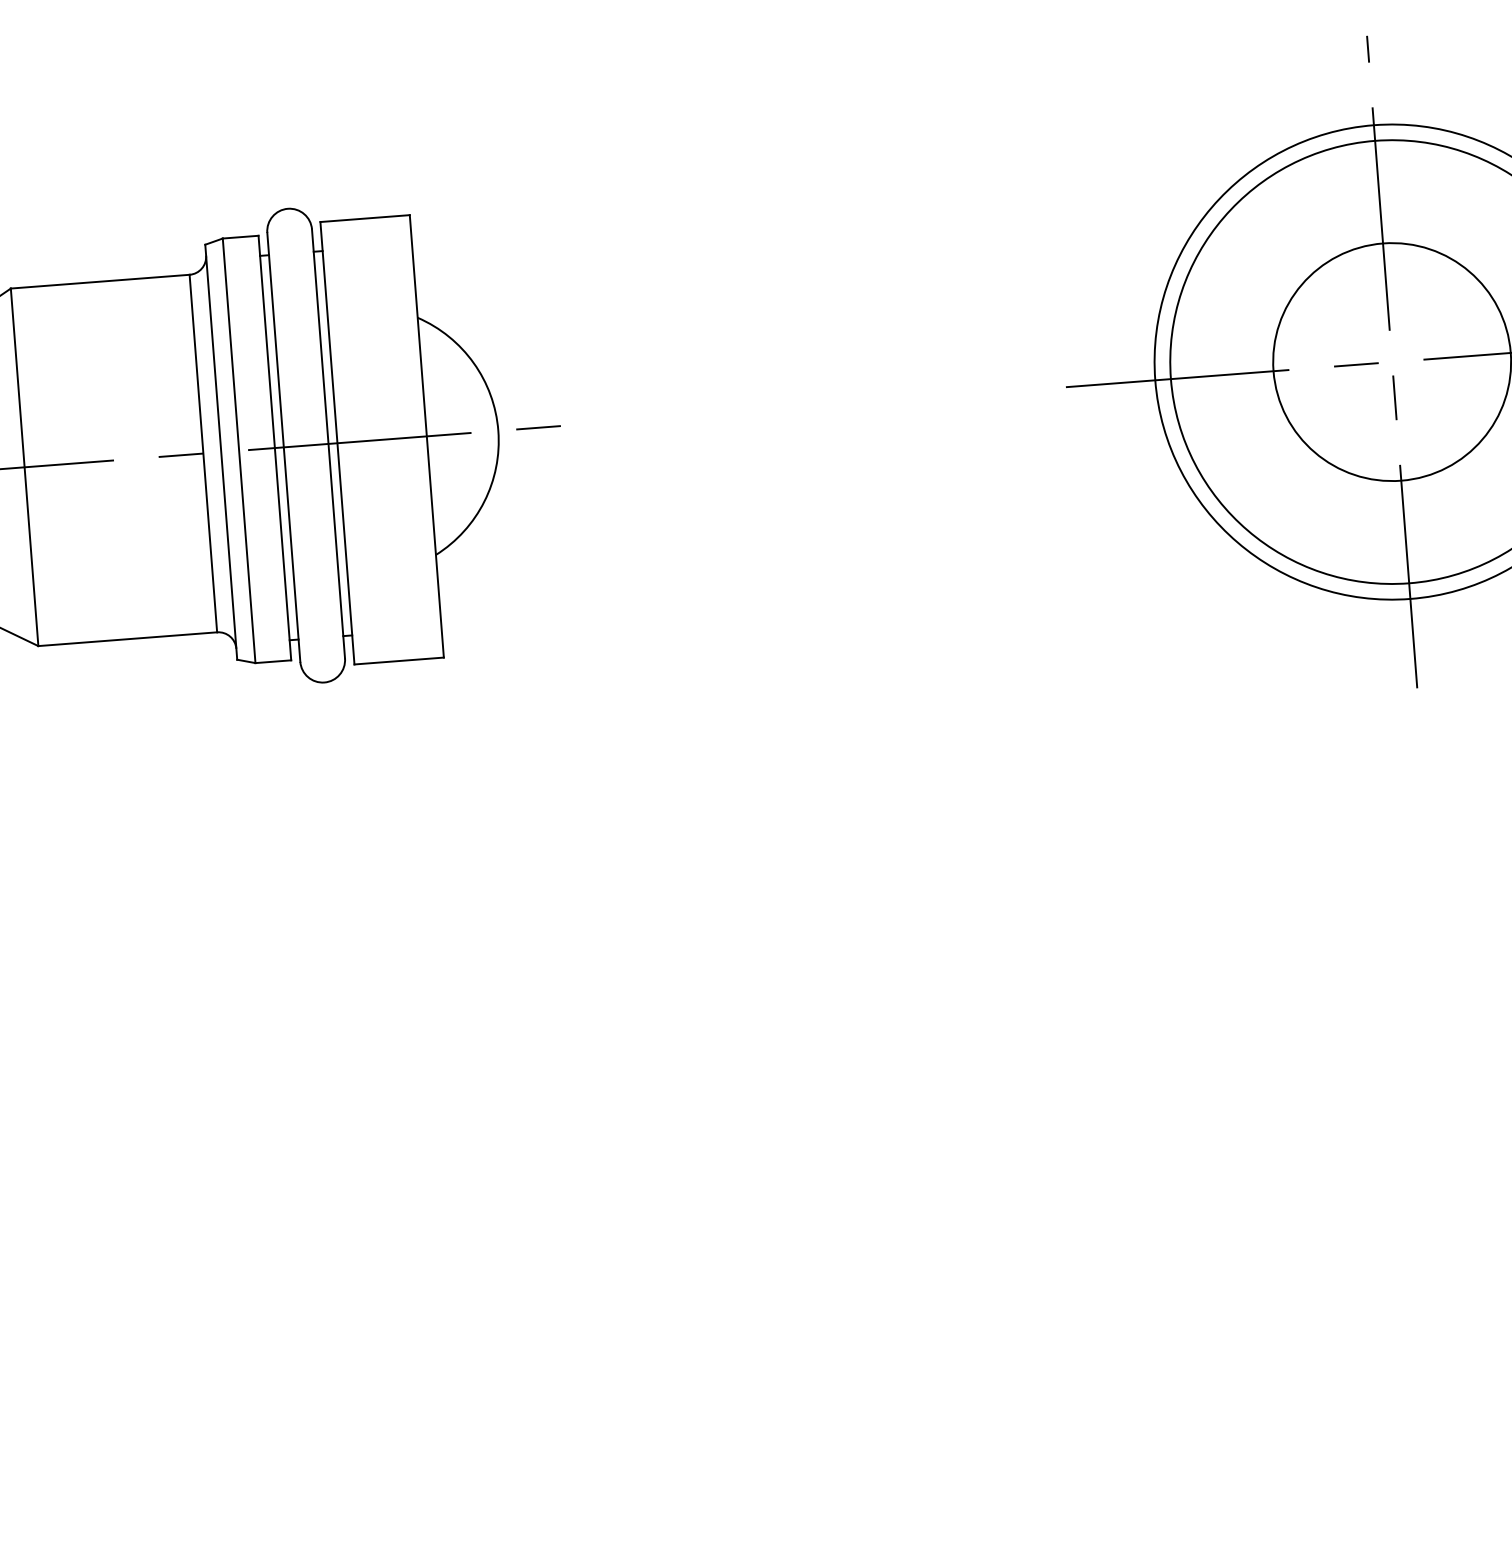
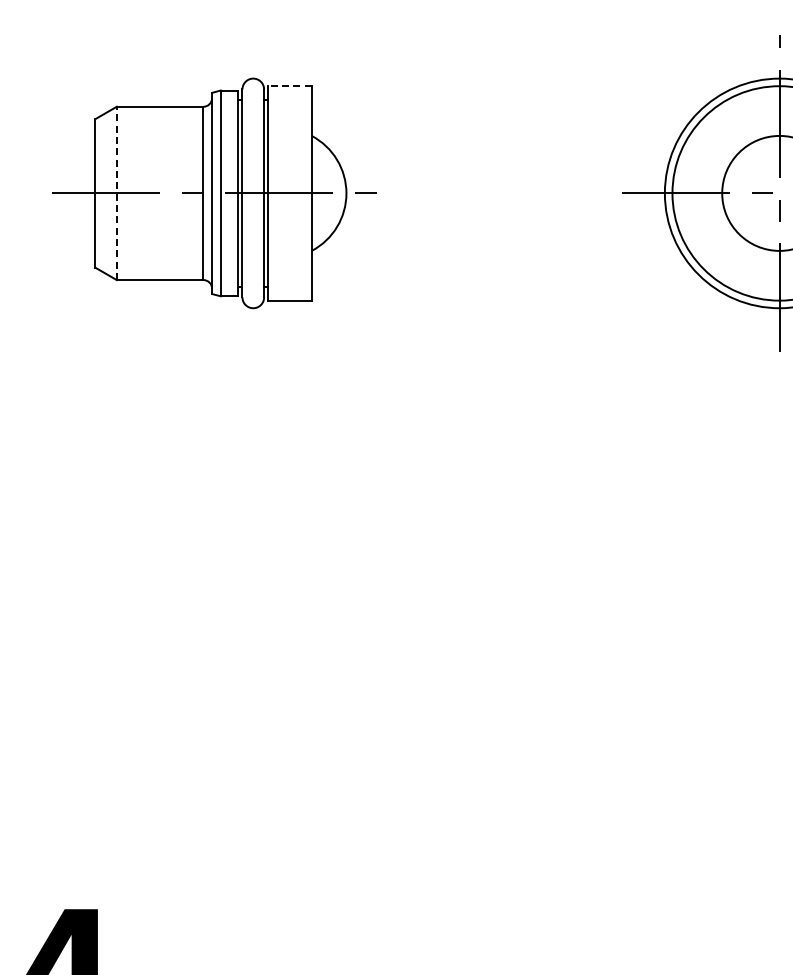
line: (365, 219) -> (290, 86), solid -> dashed
line: (23, 467) -> (116, 193), solid -> dashed

